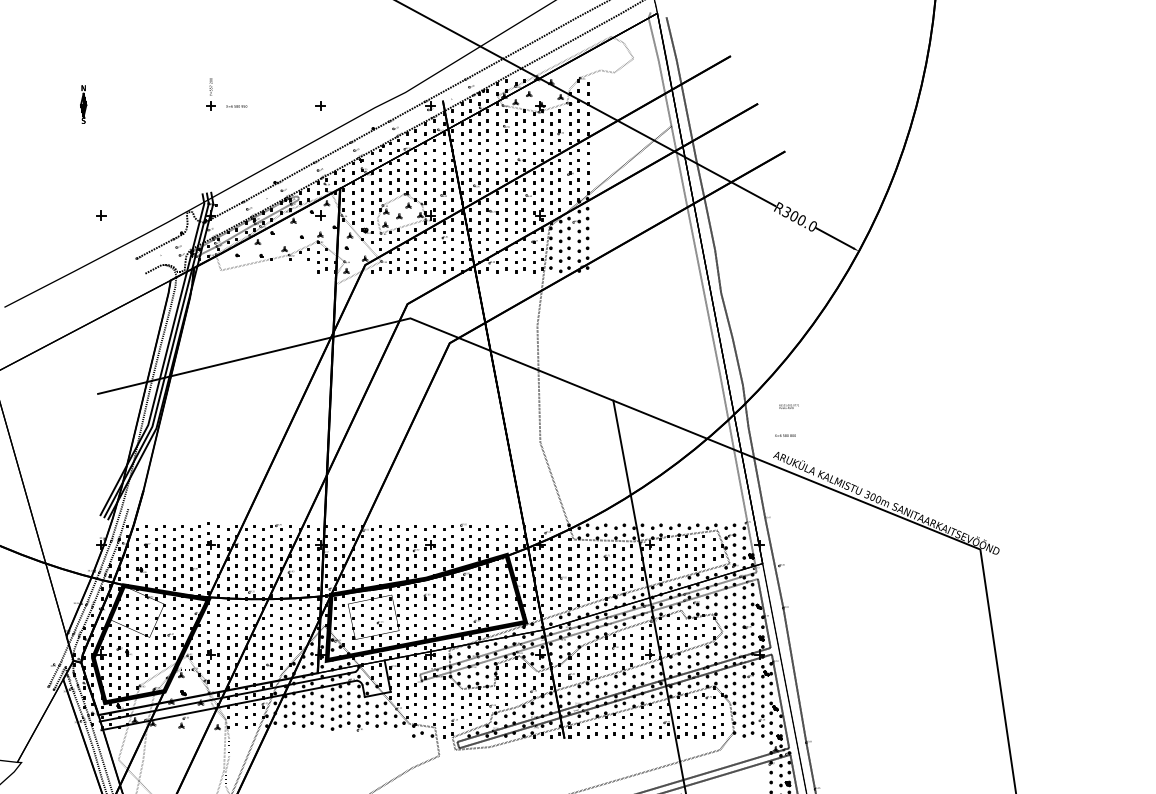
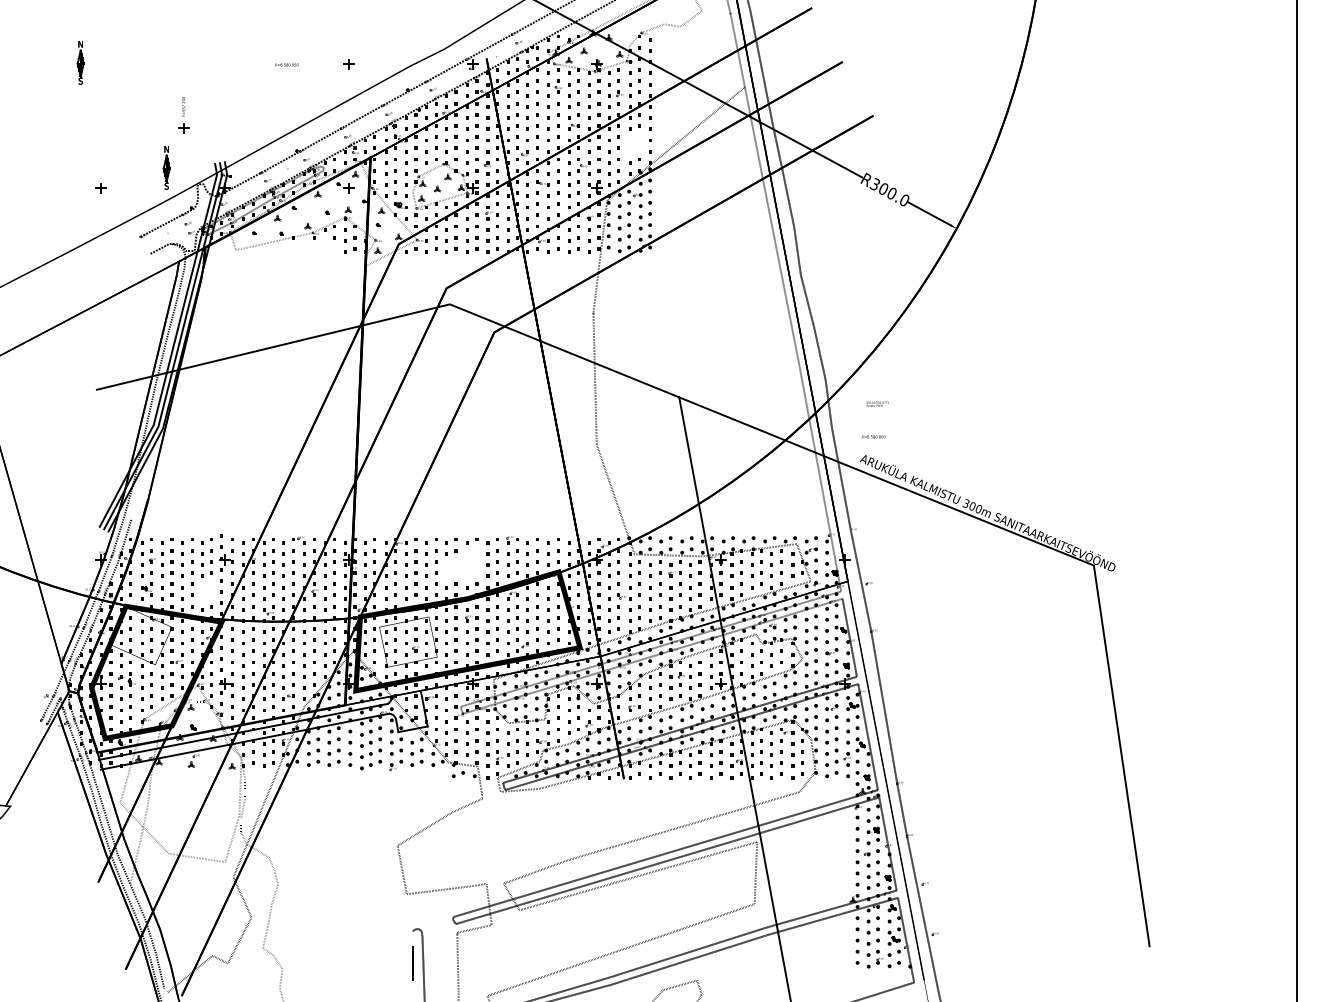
part: (210, 94) -> (183, 115), moved
text: (236, 106) -> (286, 64), moved
part: (572, 176) -> (633, 144), removed
part: (159, 197) -> (166, 167), added
part: (420, 547) -> (461, 563), removed
part: (194, 572) -> (206, 591), removed

